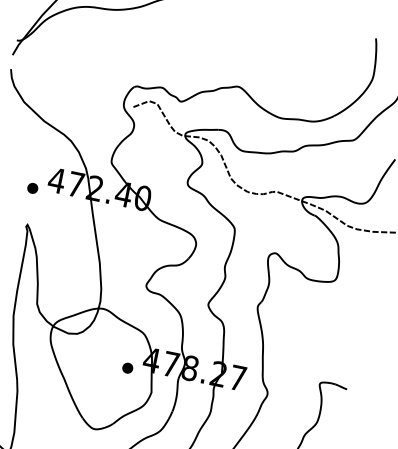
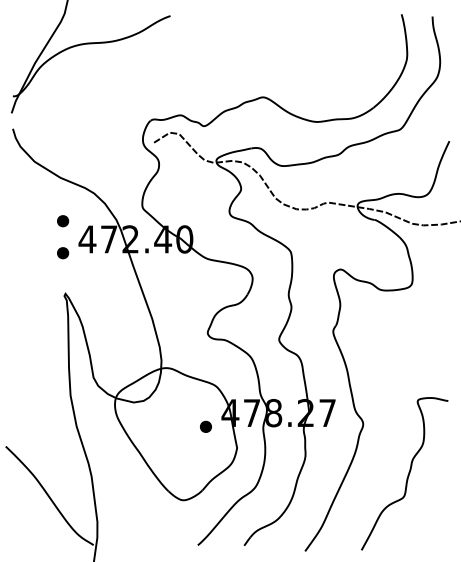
part: (38, 160) -> (63, 221), added

